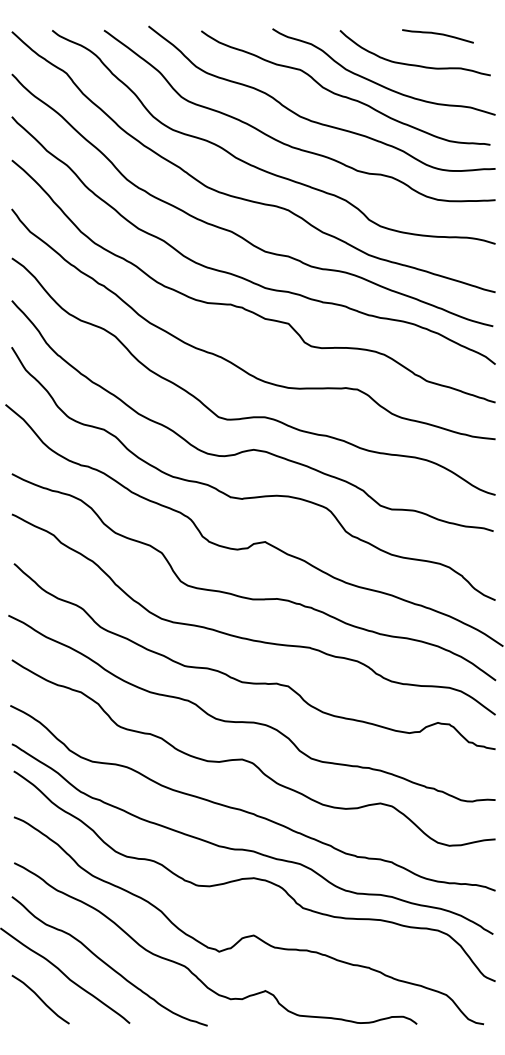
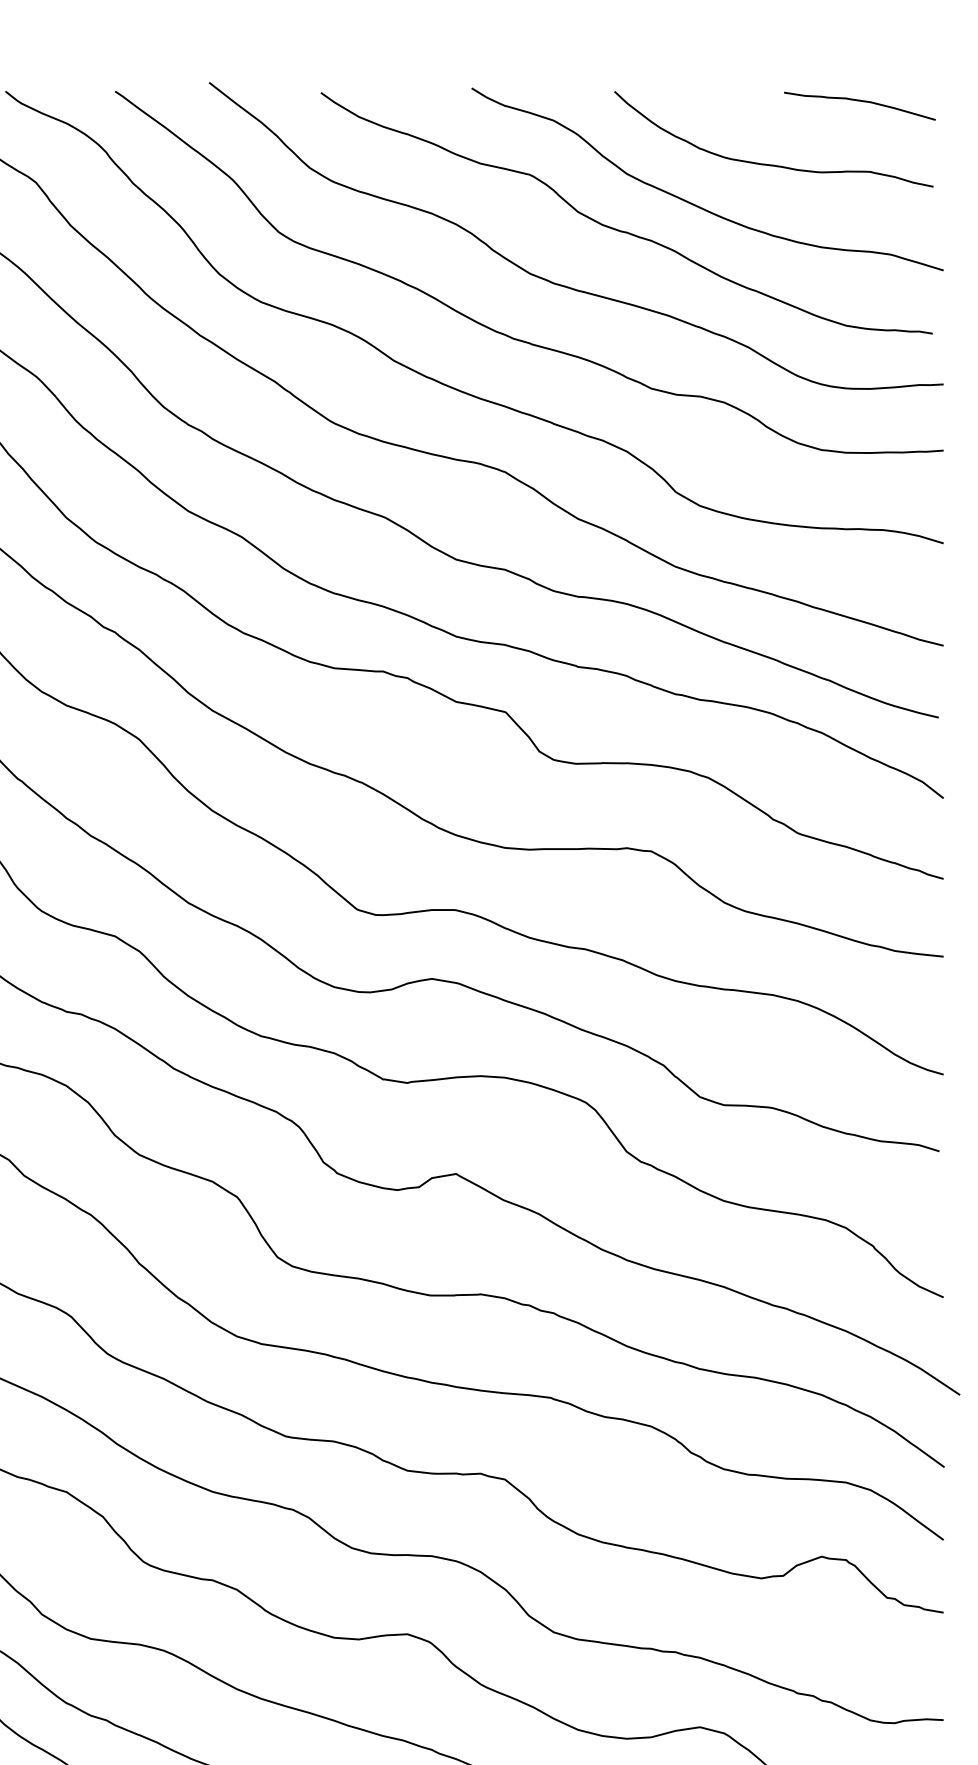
curve: (437, 34) -> (858, 102), moved

